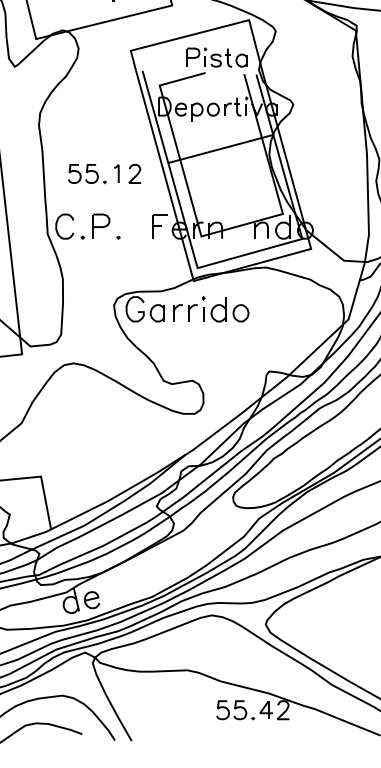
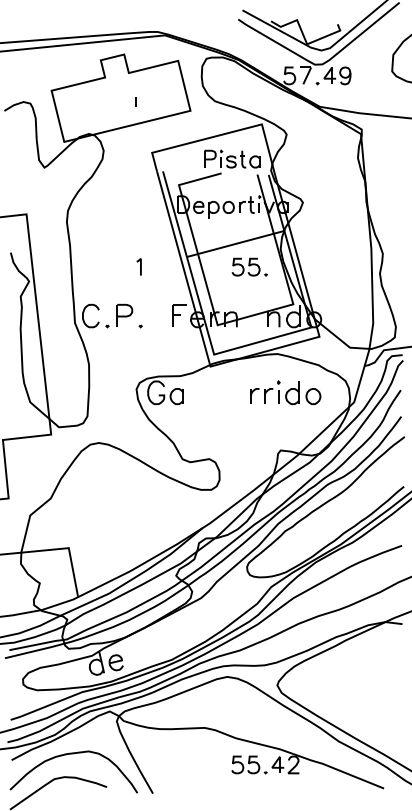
part: (87, 173) -> (249, 266), moved
curve: (136, 174) -> (157, 267), removed
part: (210, 308) -> (285, 392), moved

